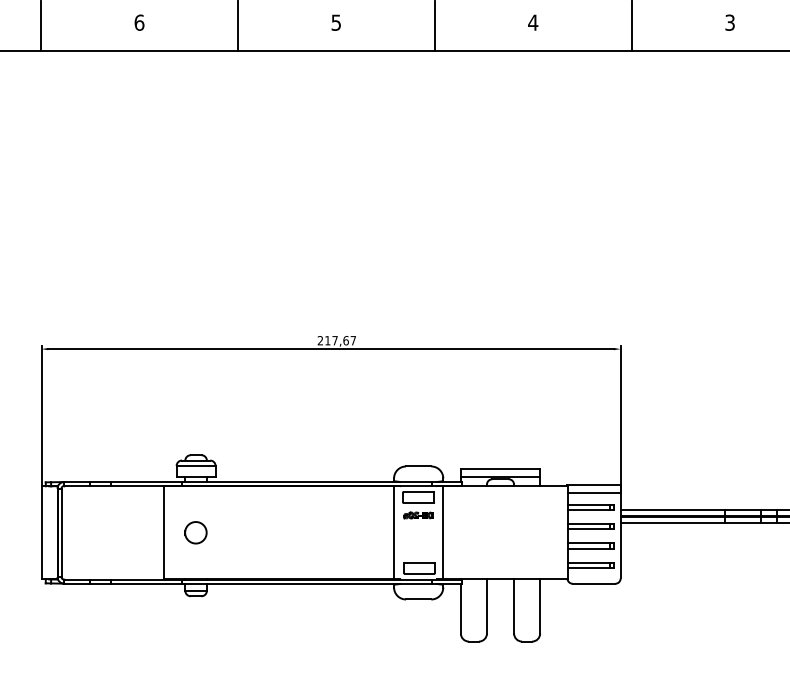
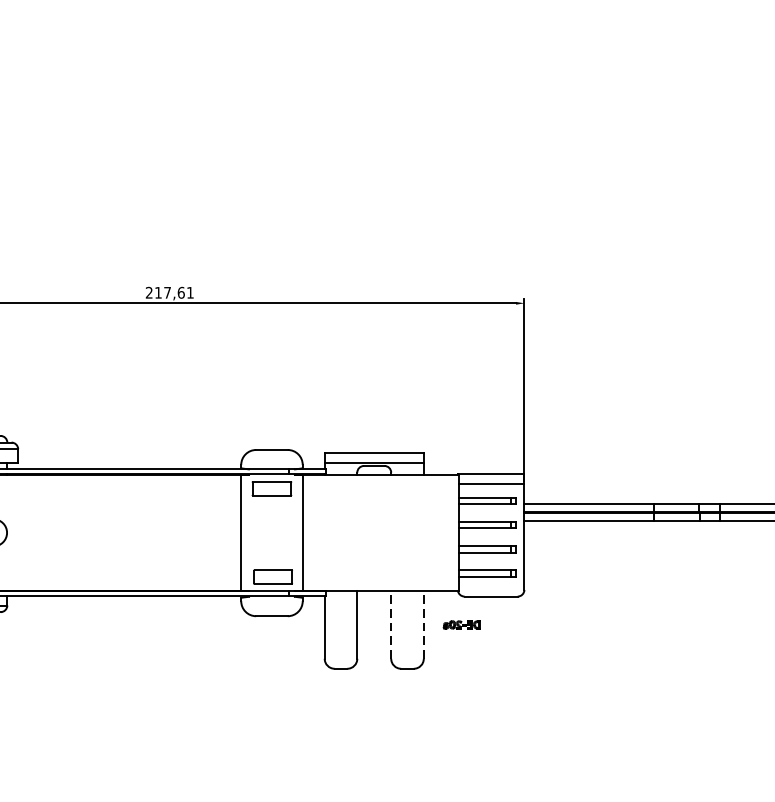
text: (352, 340) -> (189, 292), 217,67 -> 217,61
part: (418, 515) -> (461, 624), moved
line: (514, 605) -> (391, 623), solid -> dashed
line: (540, 605) -> (424, 623), solid -> dashed

